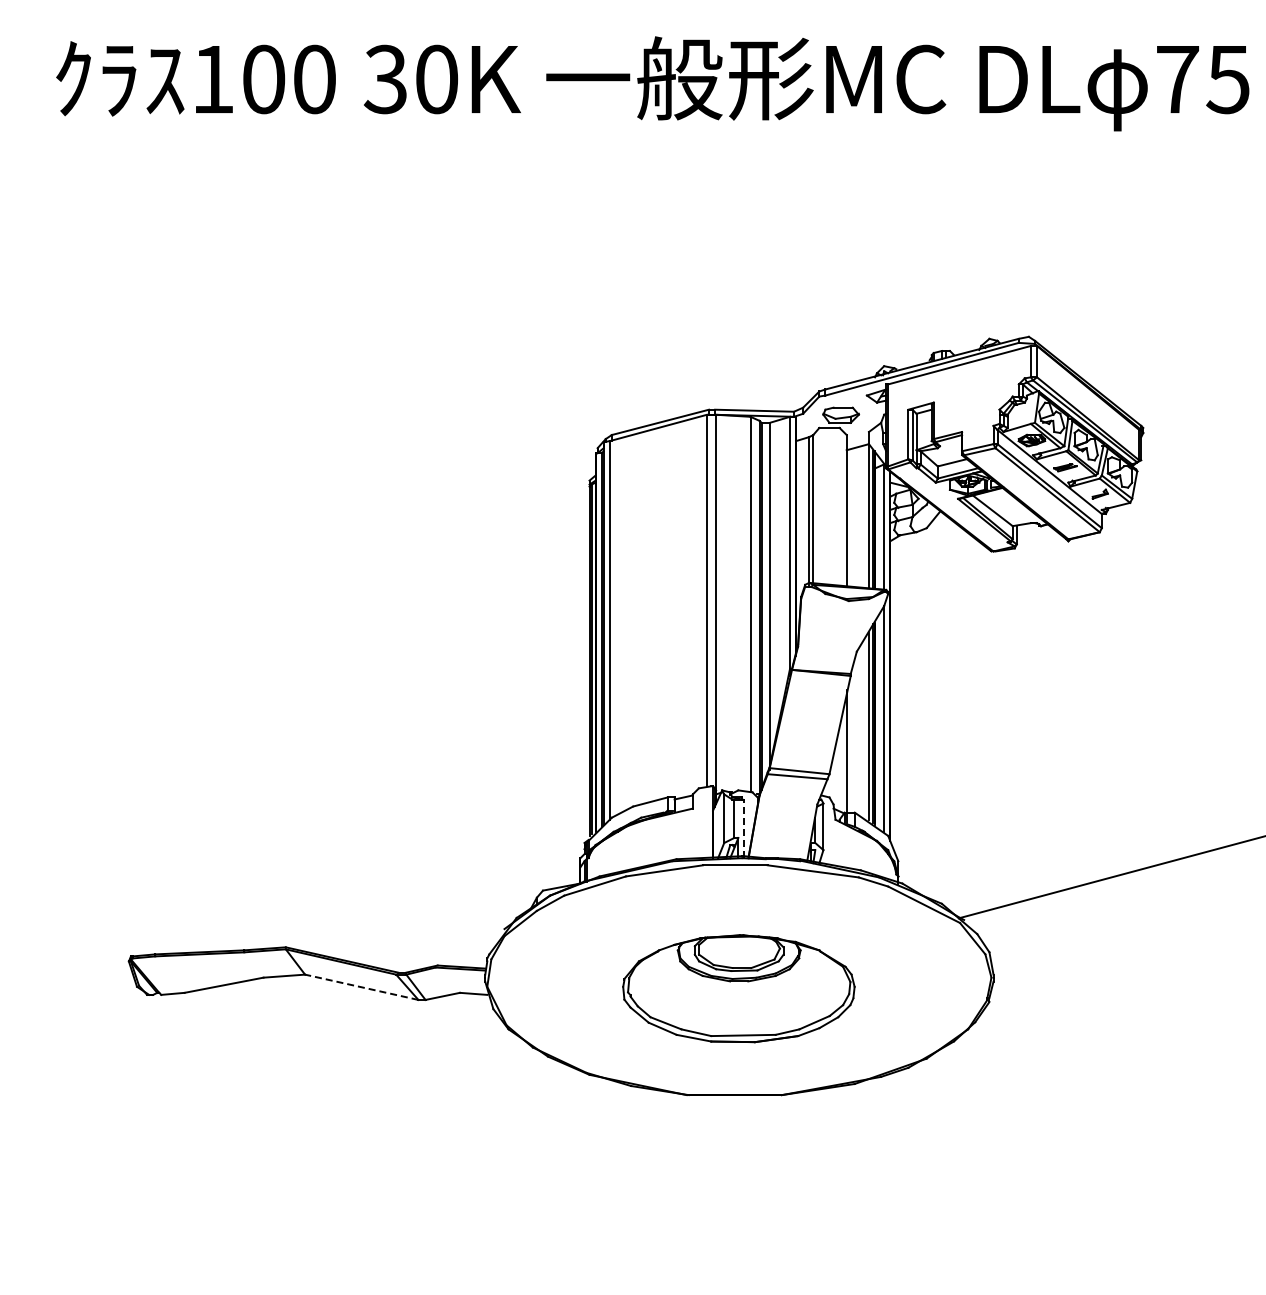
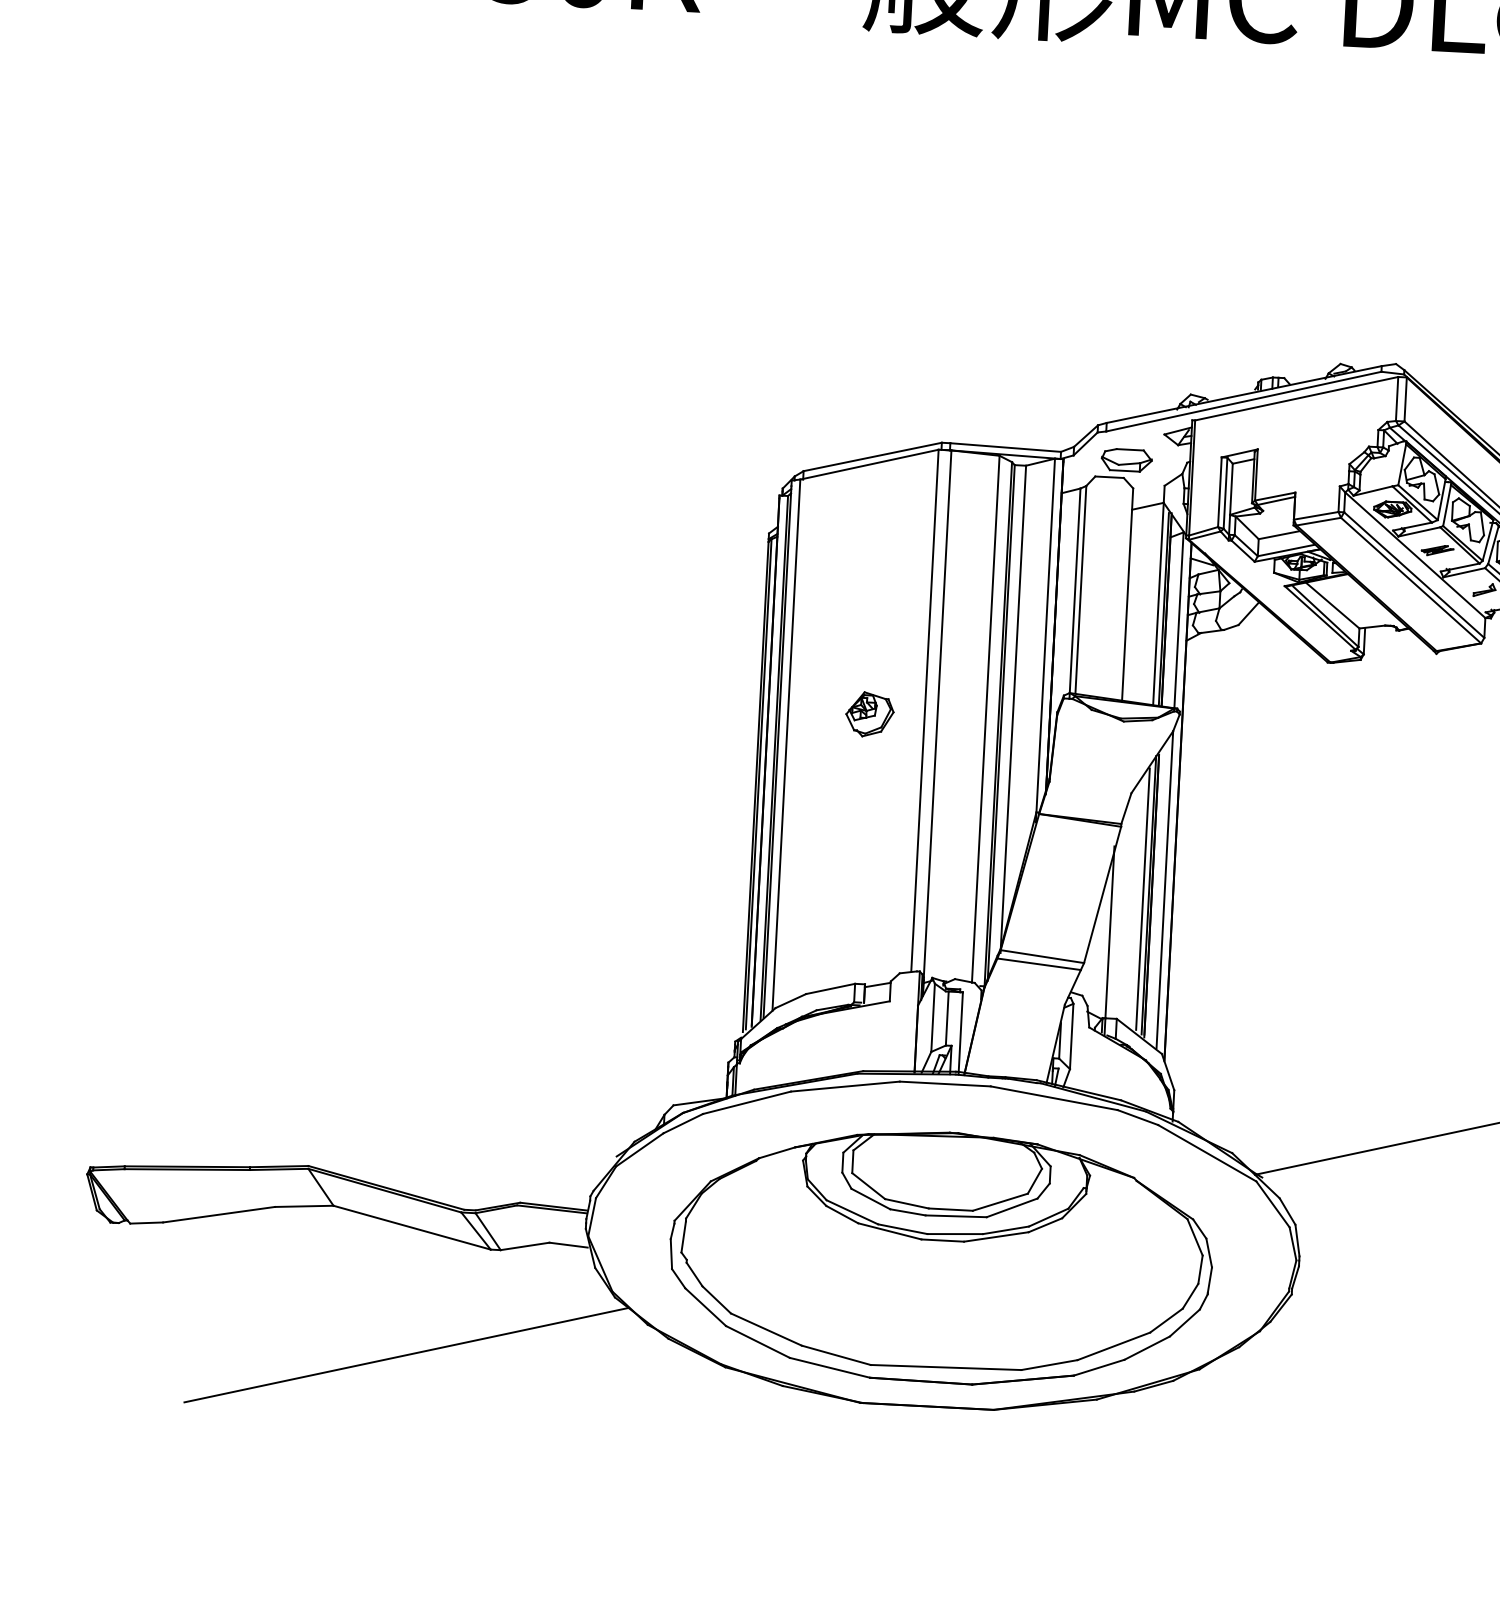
part: (667, 605) -> (869, 714), added
line: (744, 828) -> (960, 1033), dashed -> solid
line: (361, 987) -> (411, 1227), dashed -> solid
part: (738, 988) -> (940, 1257), size x1.67
line: (362, 1077) -> (406, 1354), added

